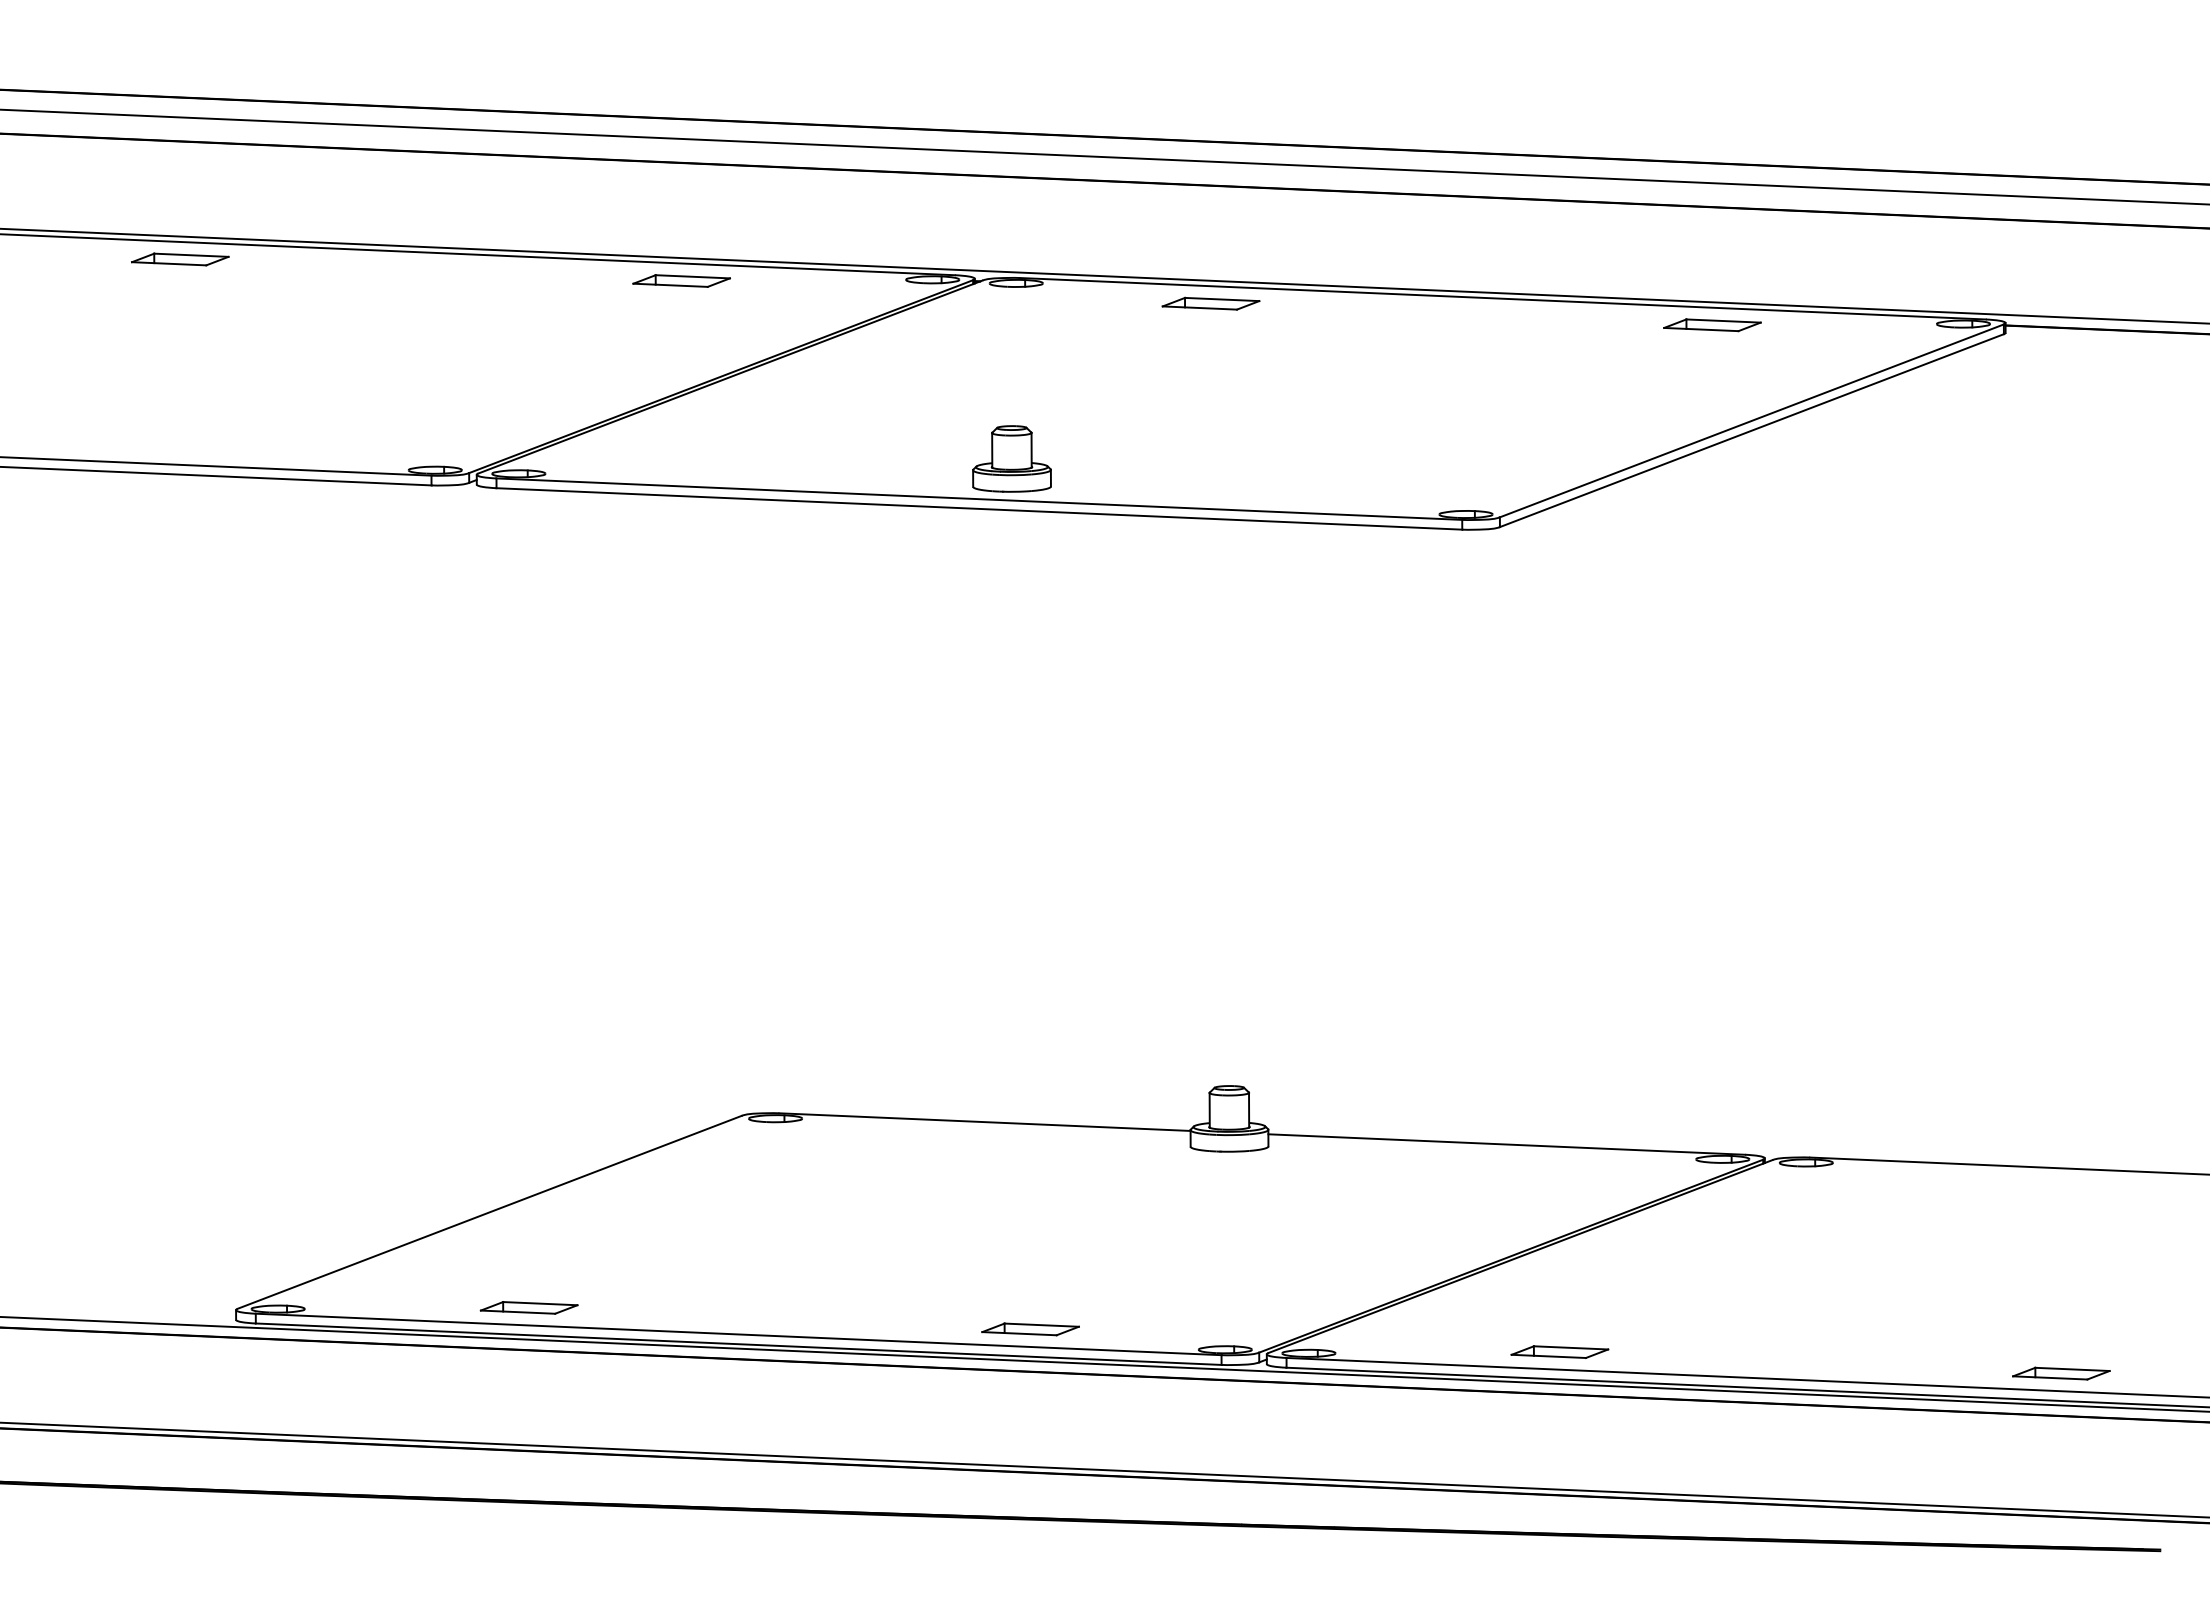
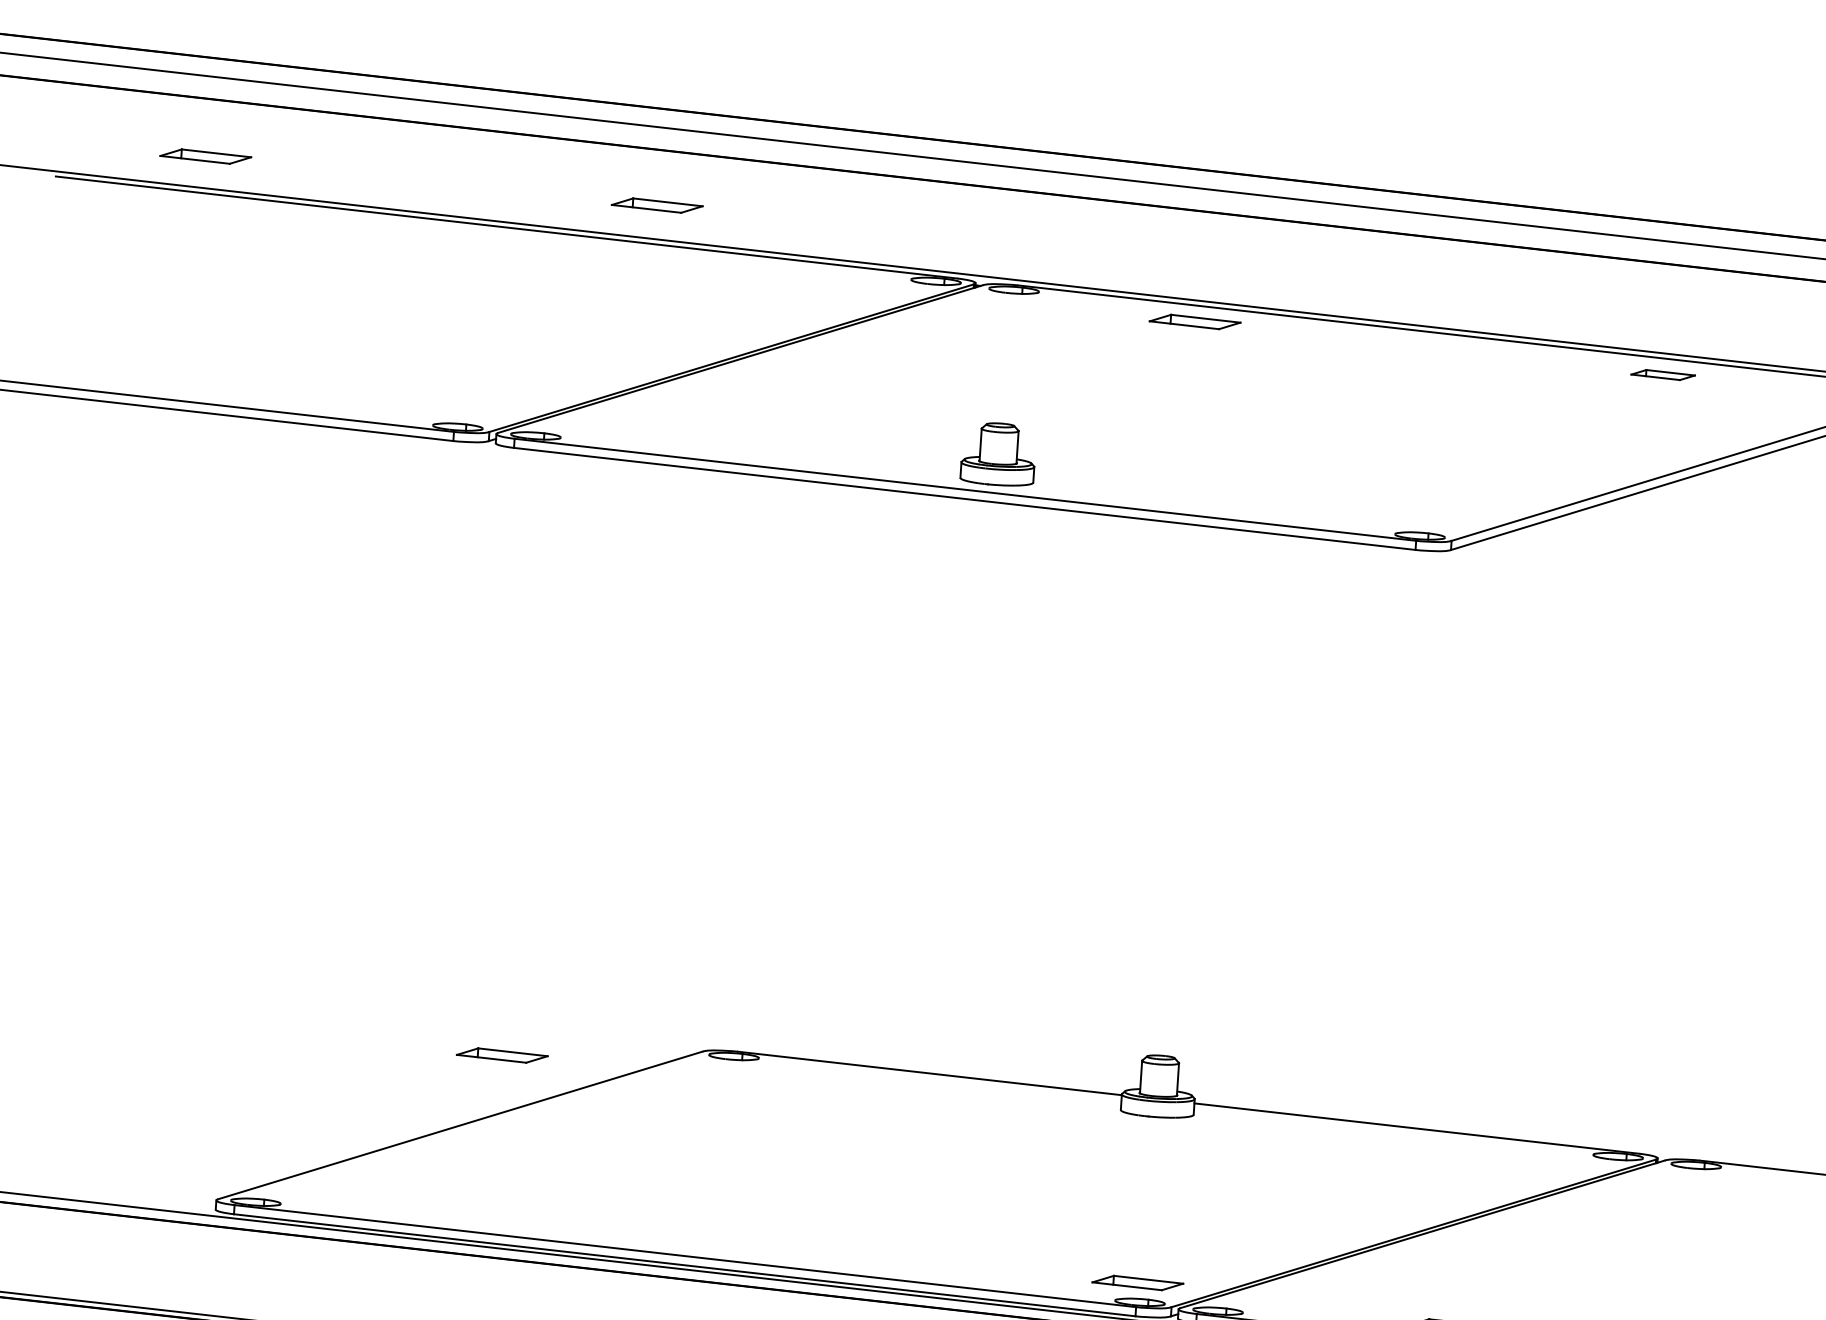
part: (180, 259) -> (206, 156), moved
part: (681, 280) -> (657, 205), moved
part: (1712, 325) -> (1663, 375), size x0.7
part: (528, 1307) -> (501, 1055), moved
part: (1030, 1329) -> (1137, 1283), moved

